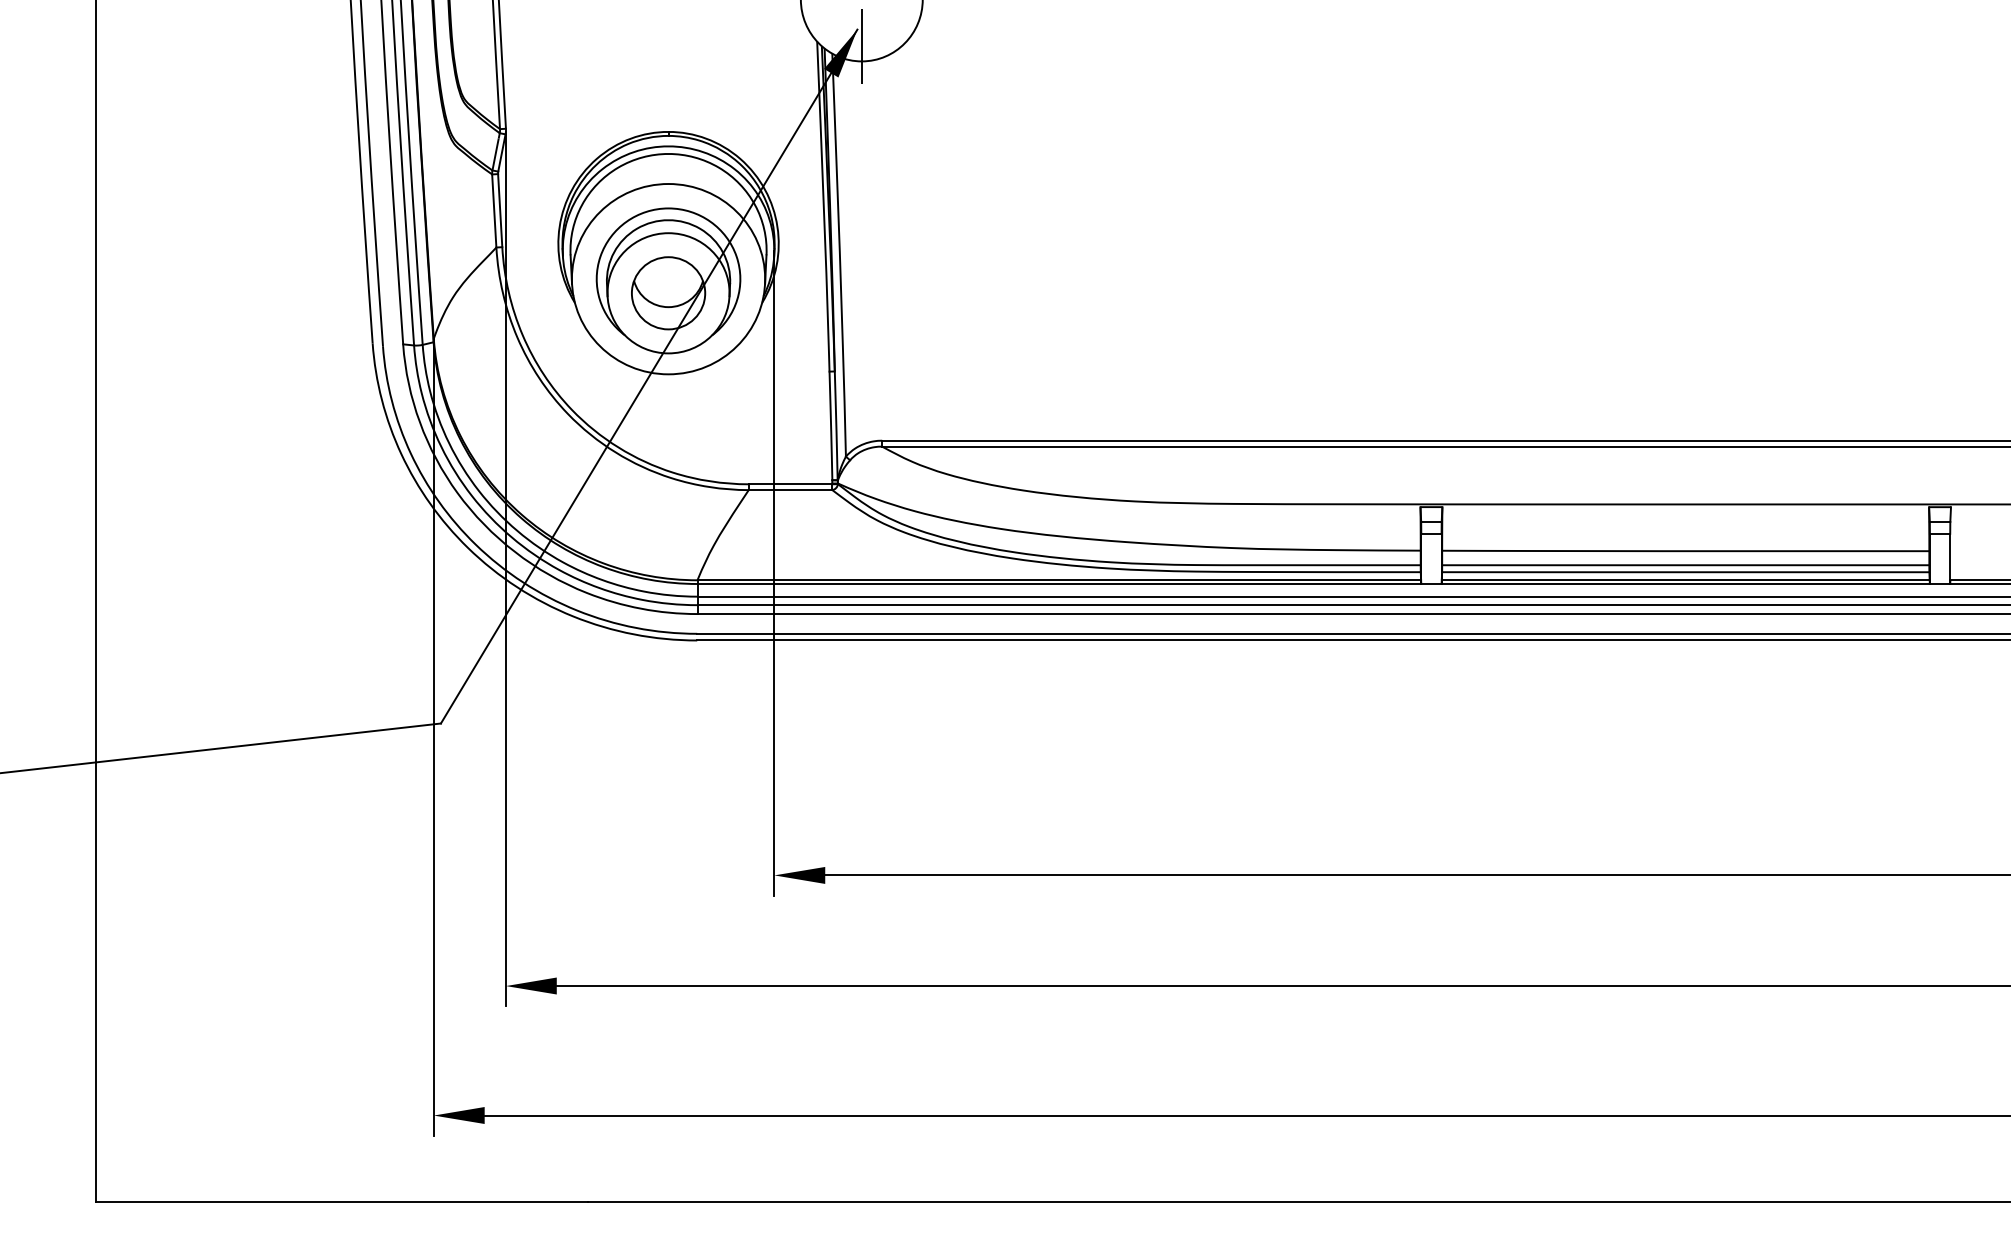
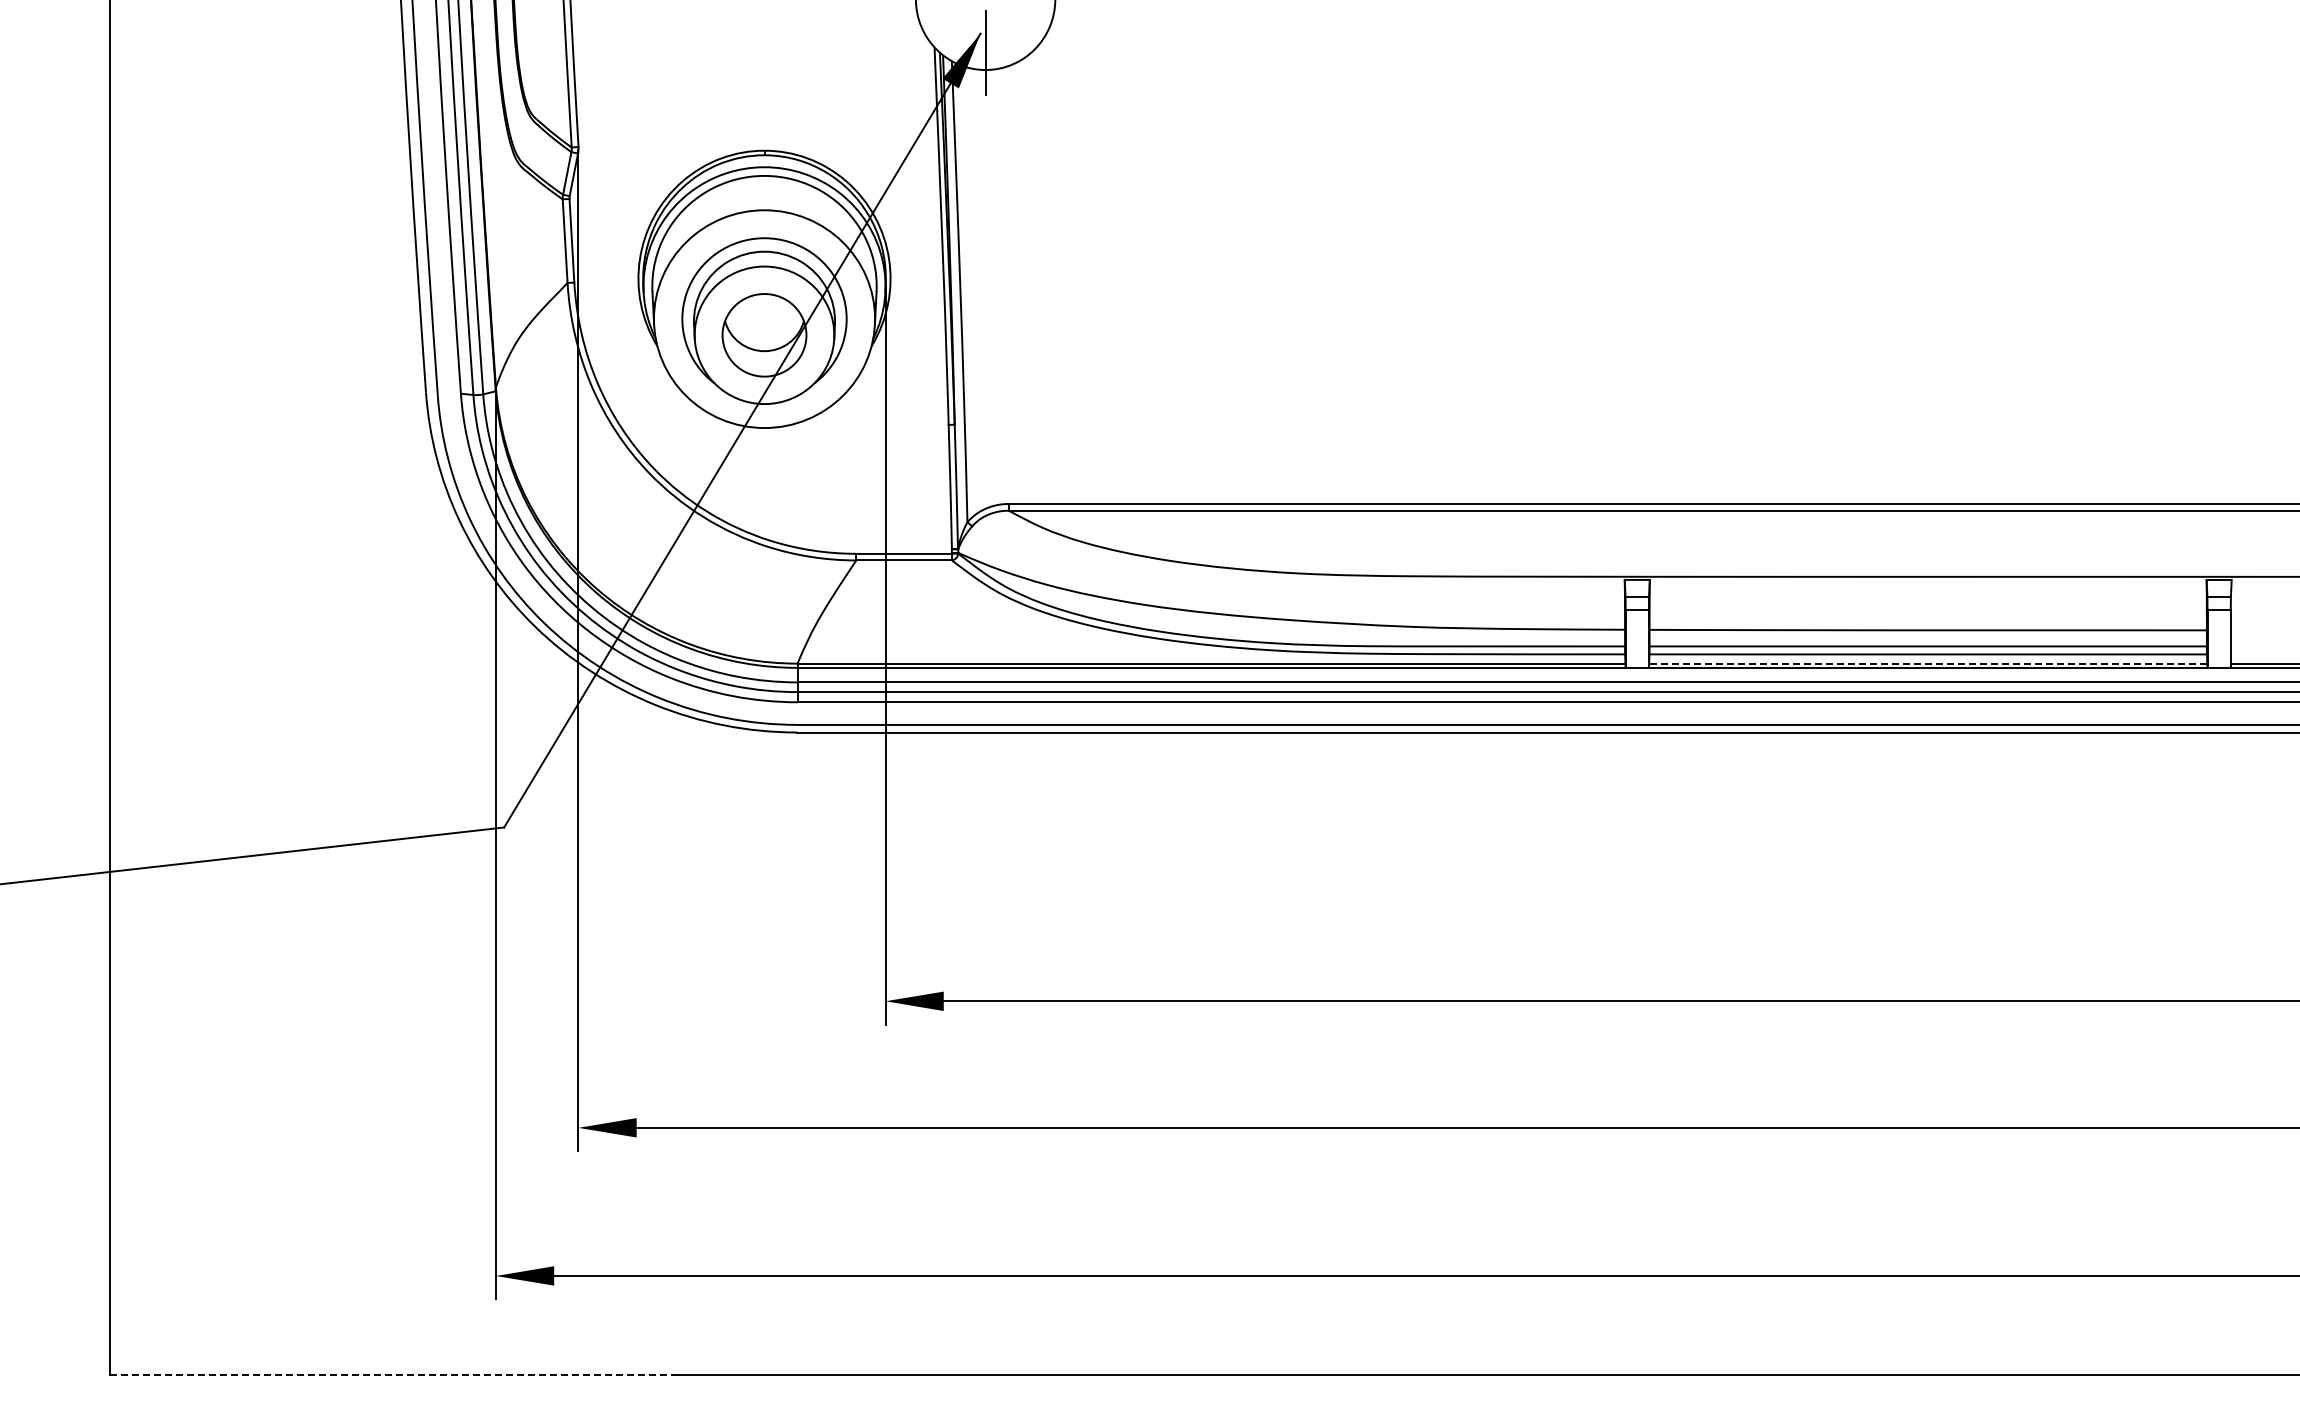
line: (1685, 580) -> (1927, 663), solid -> dashed
line: (342, 1201) -> (391, 1374), solid -> dashed

